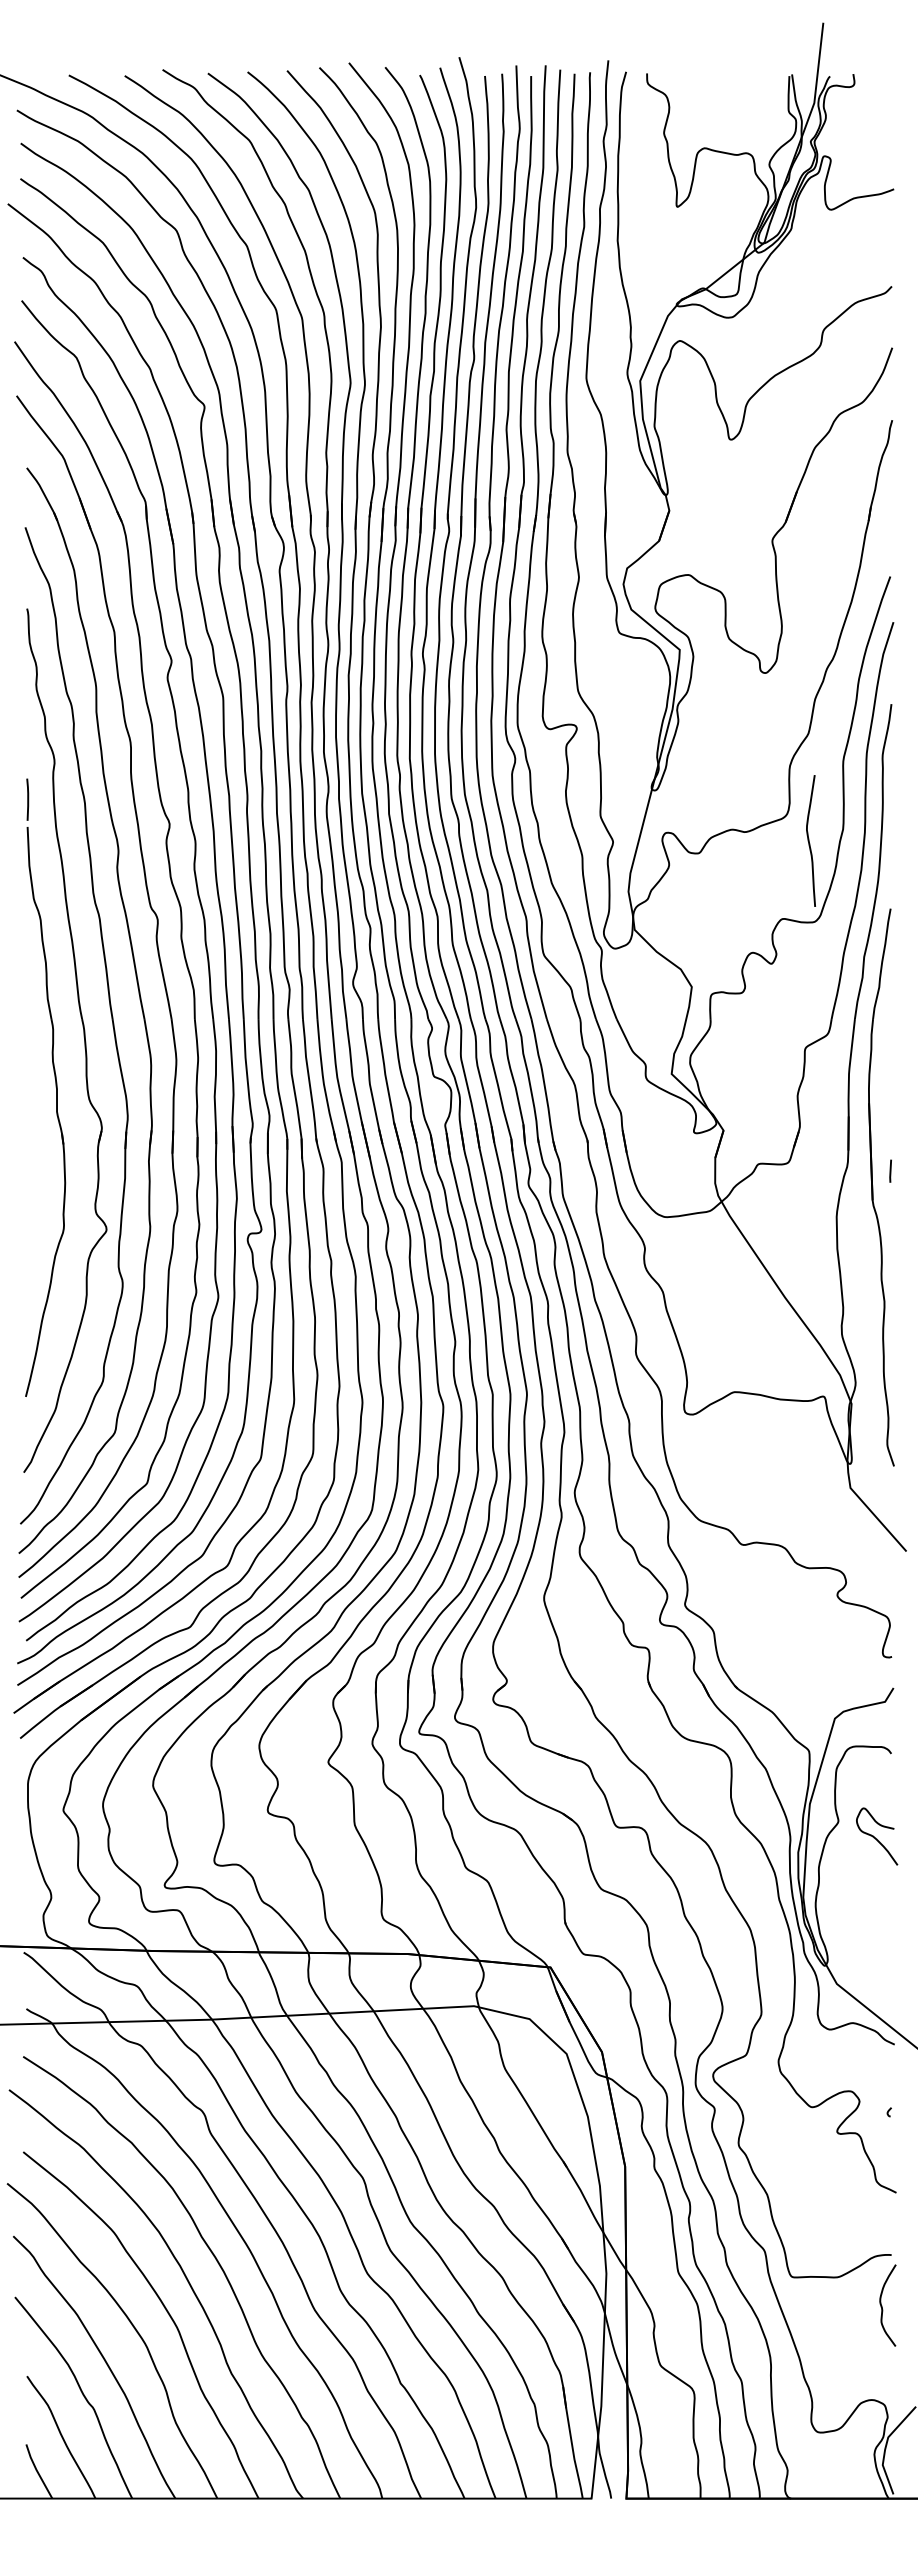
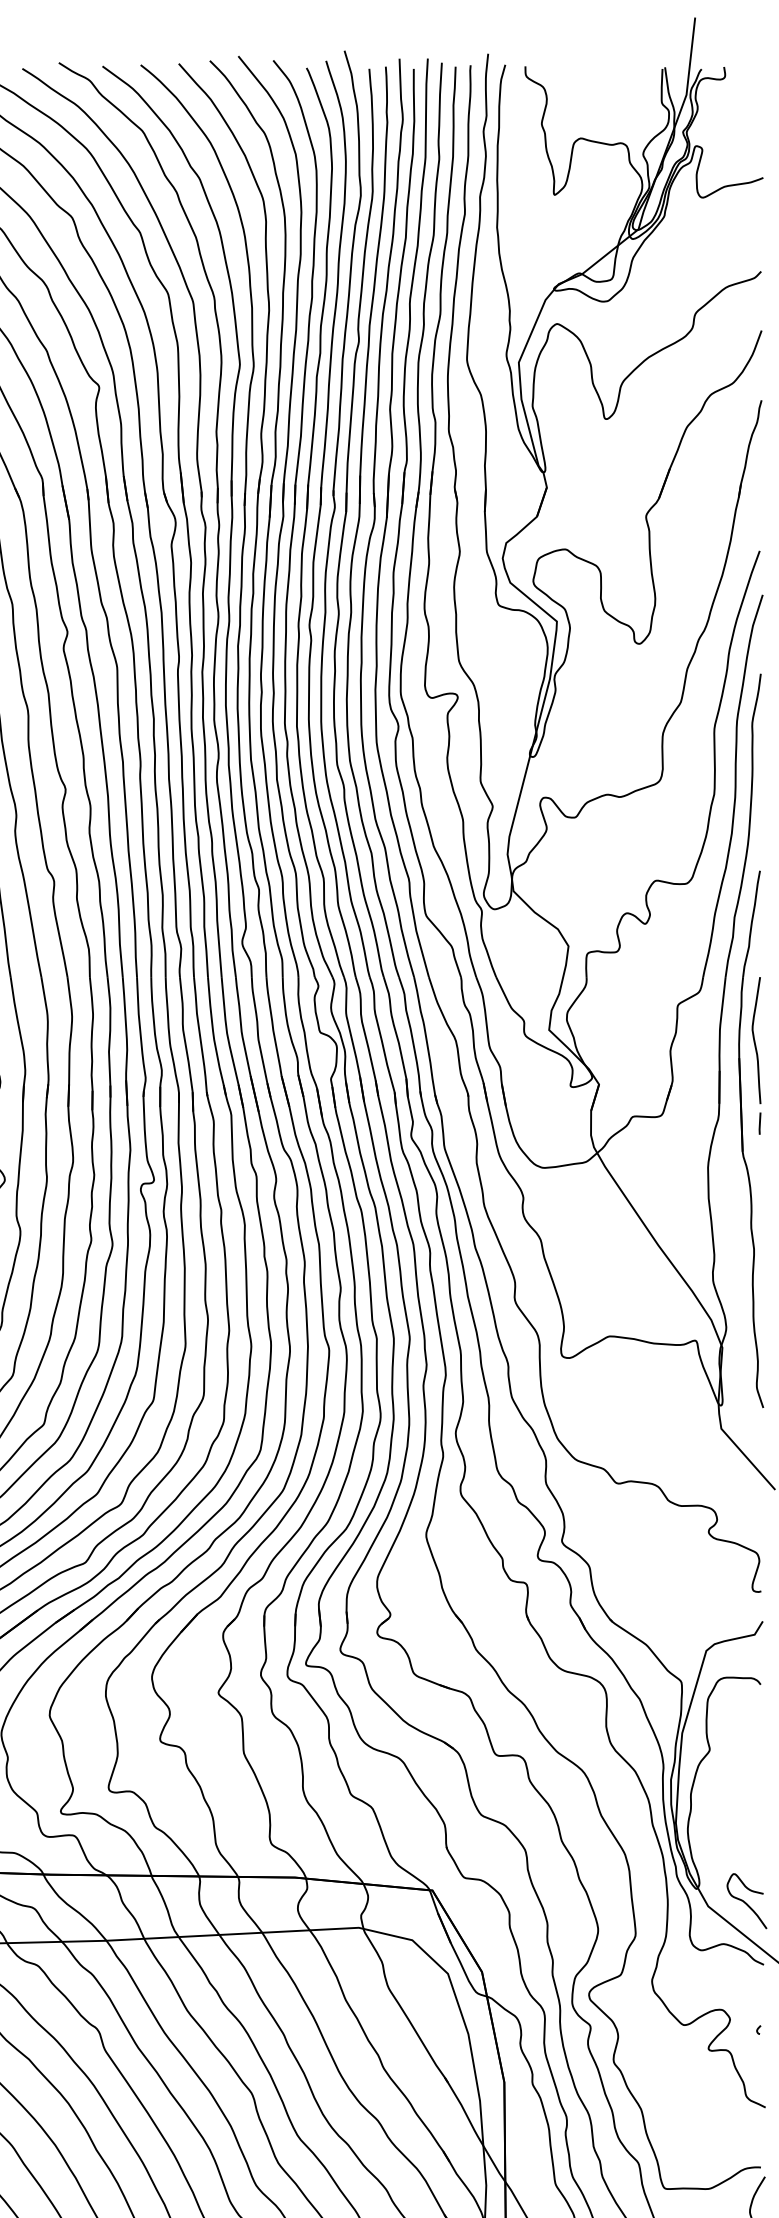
curve: (809, 840) -> (755, 1040), moved
curve: (877, 1838) -> (747, 1903), moved

